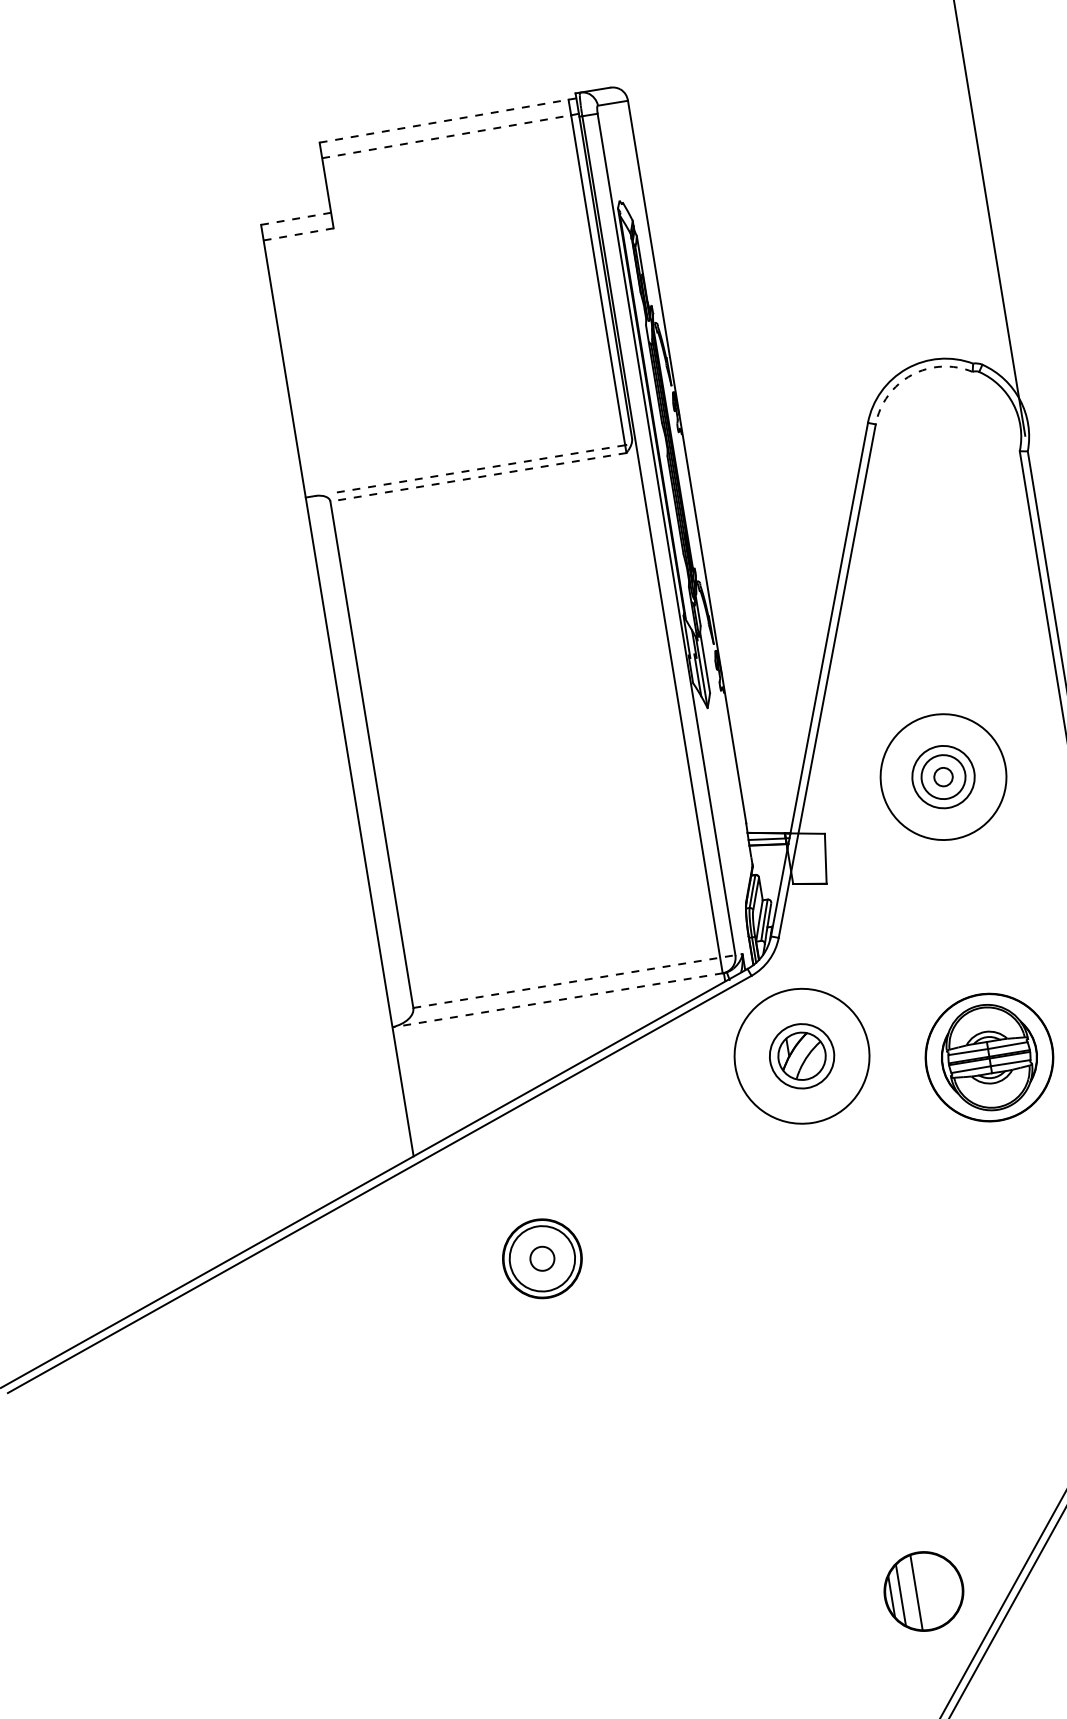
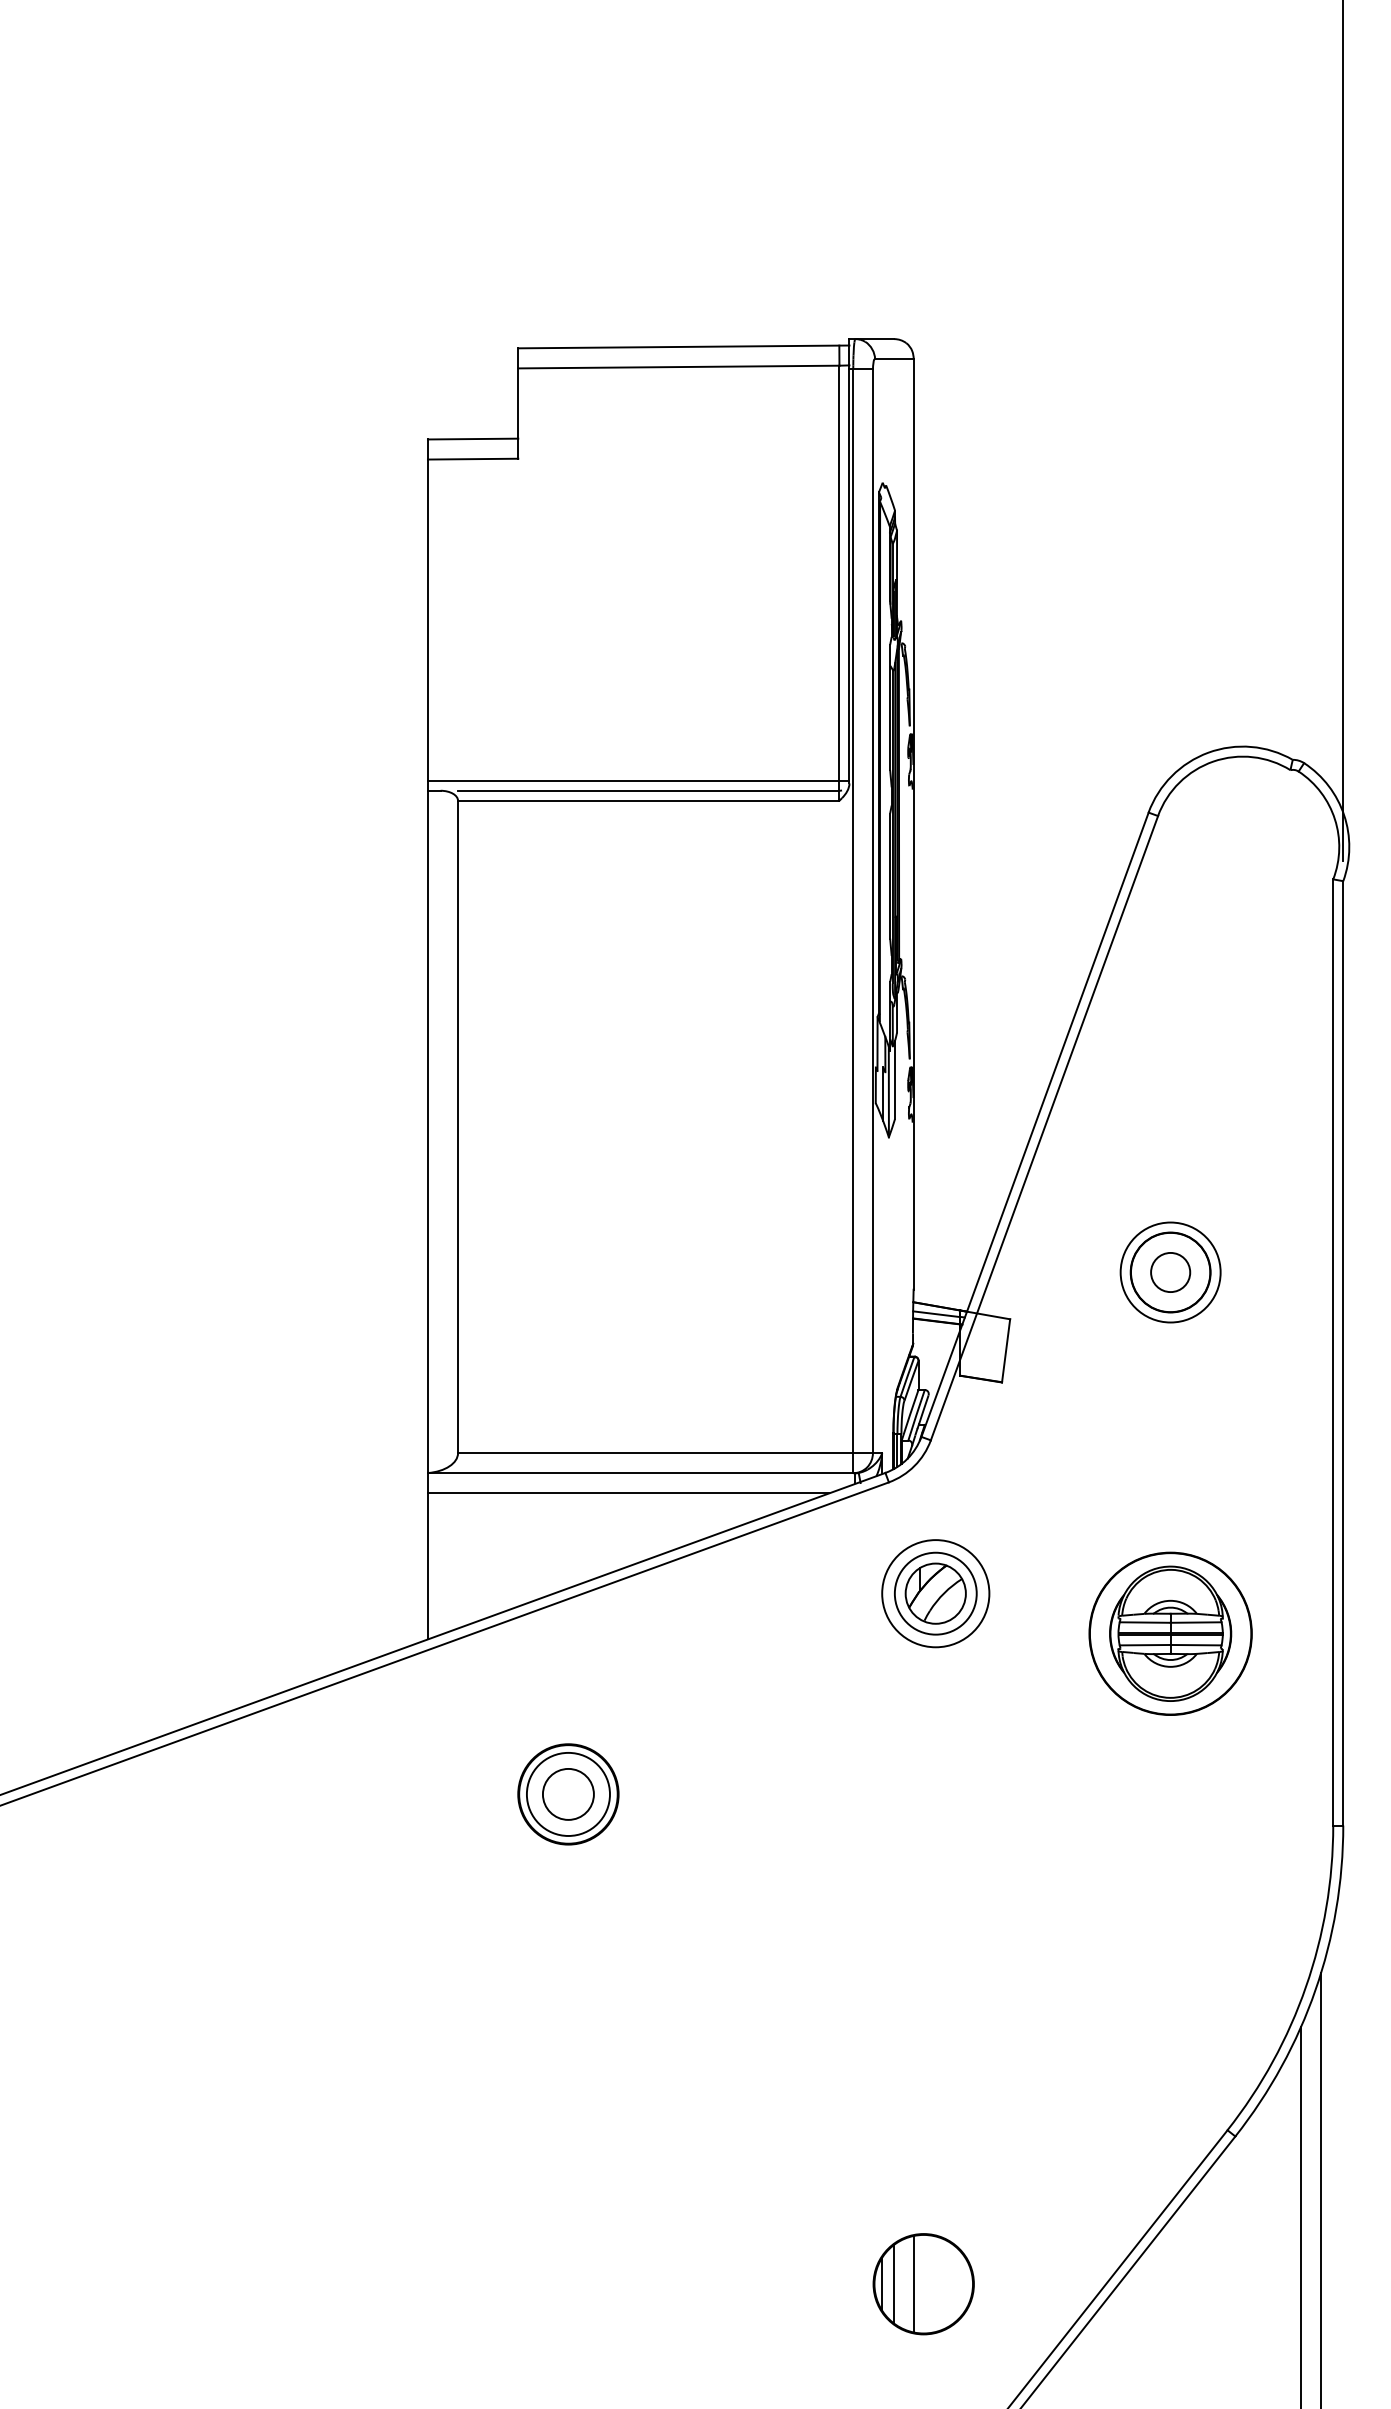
line: (447, 120) -> (683, 346), dashed -> solid
line: (446, 137) -> (678, 367), dashed -> solid
line: (295, 219) -> (472, 439), dashed -> solid
line: (298, 234) -> (472, 459), dashed -> solid
arc: (911, 374) -> (1213, 761), dashed -> solid
line: (467, 462) -> (638, 780), added
line: (476, 469) -> (648, 790), dashed -> solid
line: (478, 477) -> (648, 800), dashed -> solid
circle: (943, 777) -> (1170, 1272), size x0.62
circle: (943, 777) -> (1170, 1272), size x1.43
circle: (943, 777) -> (1170, 1272), size x1.67
line: (578, 981) -> (670, 1453), dashed -> solid
line: (557, 1000) -> (640, 1473), dashed -> solid
line: (550, 1017) -> (628, 1493), added
circle: (801, 1056) -> (935, 1593), size x0.62
circle: (541, 1258) -> (567, 1793), size x1.67
part: (923, 1591) -> (923, 2284), moved

